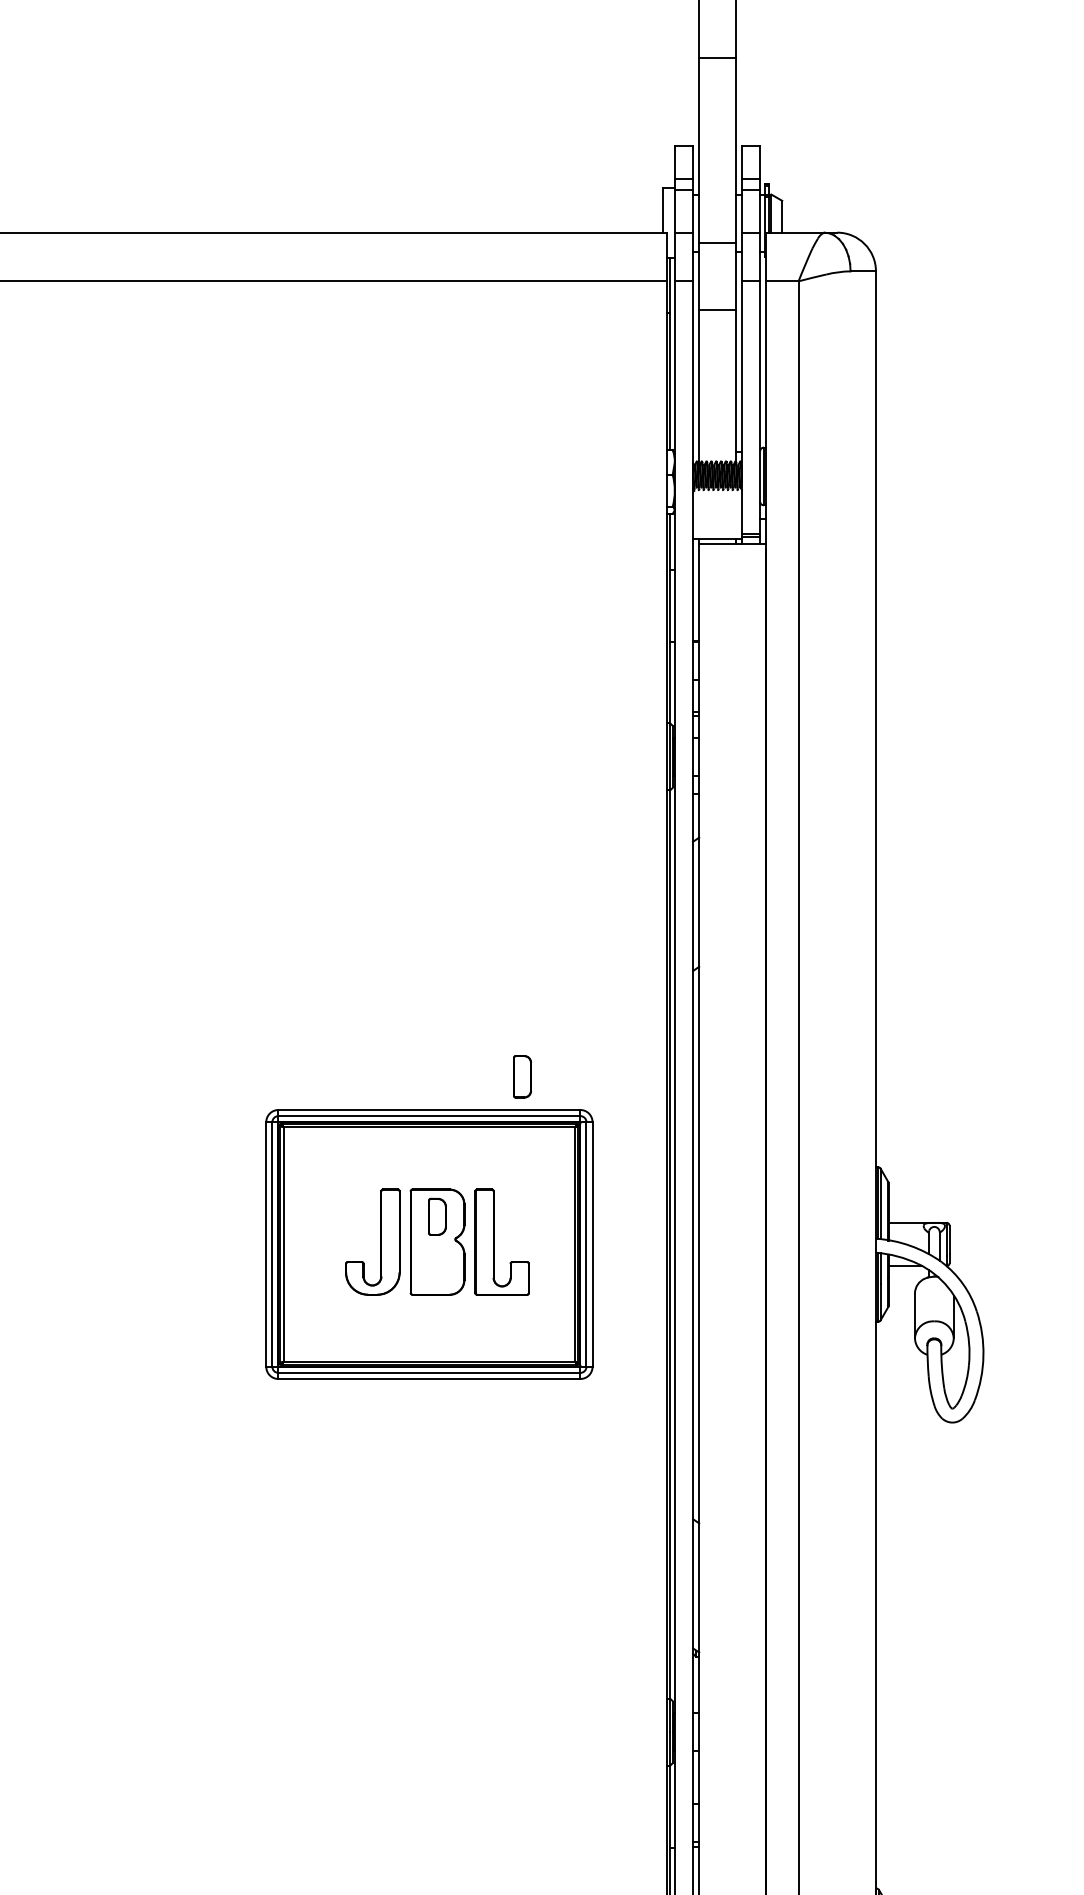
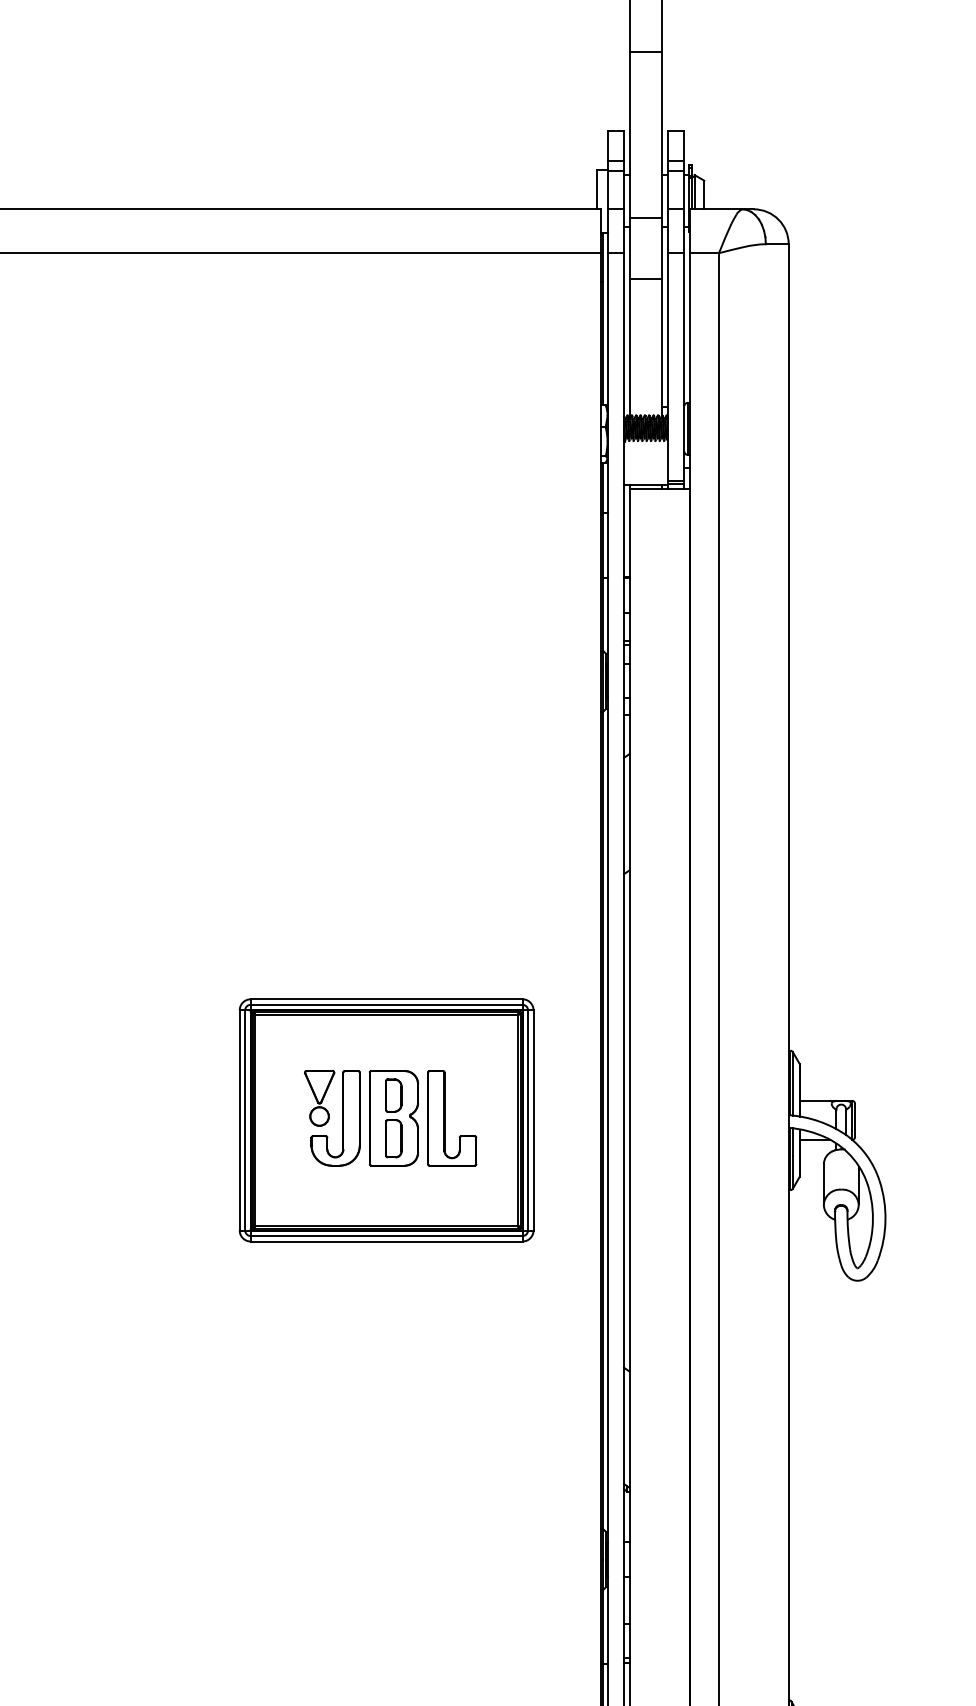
part: (522, 1076) -> (393, 1138), moved
part: (354, 1219) -> (319, 1097), added

